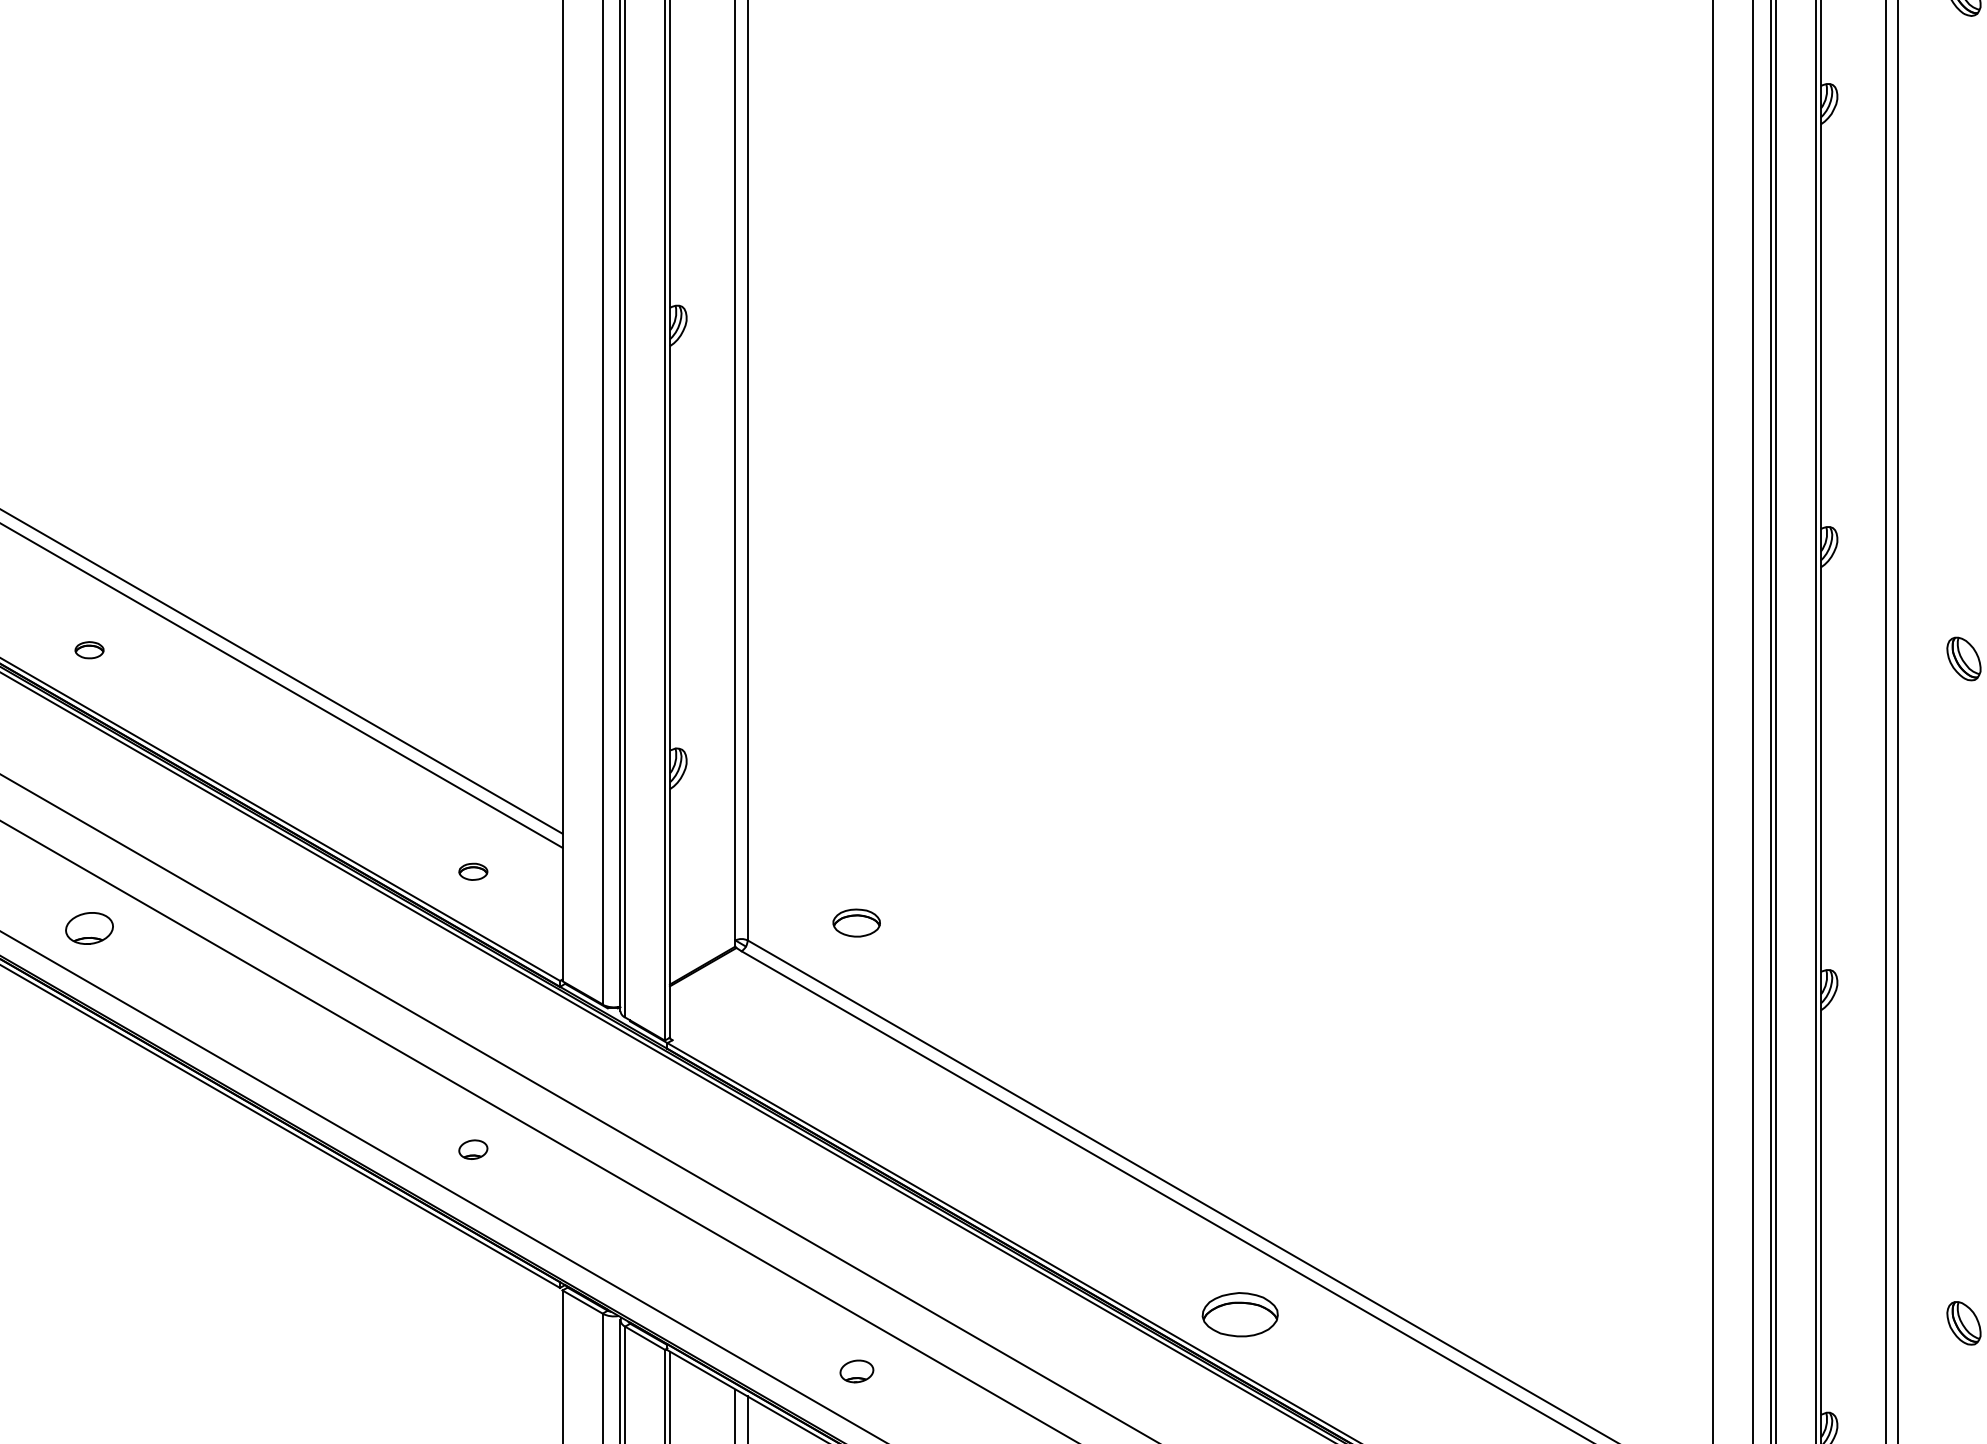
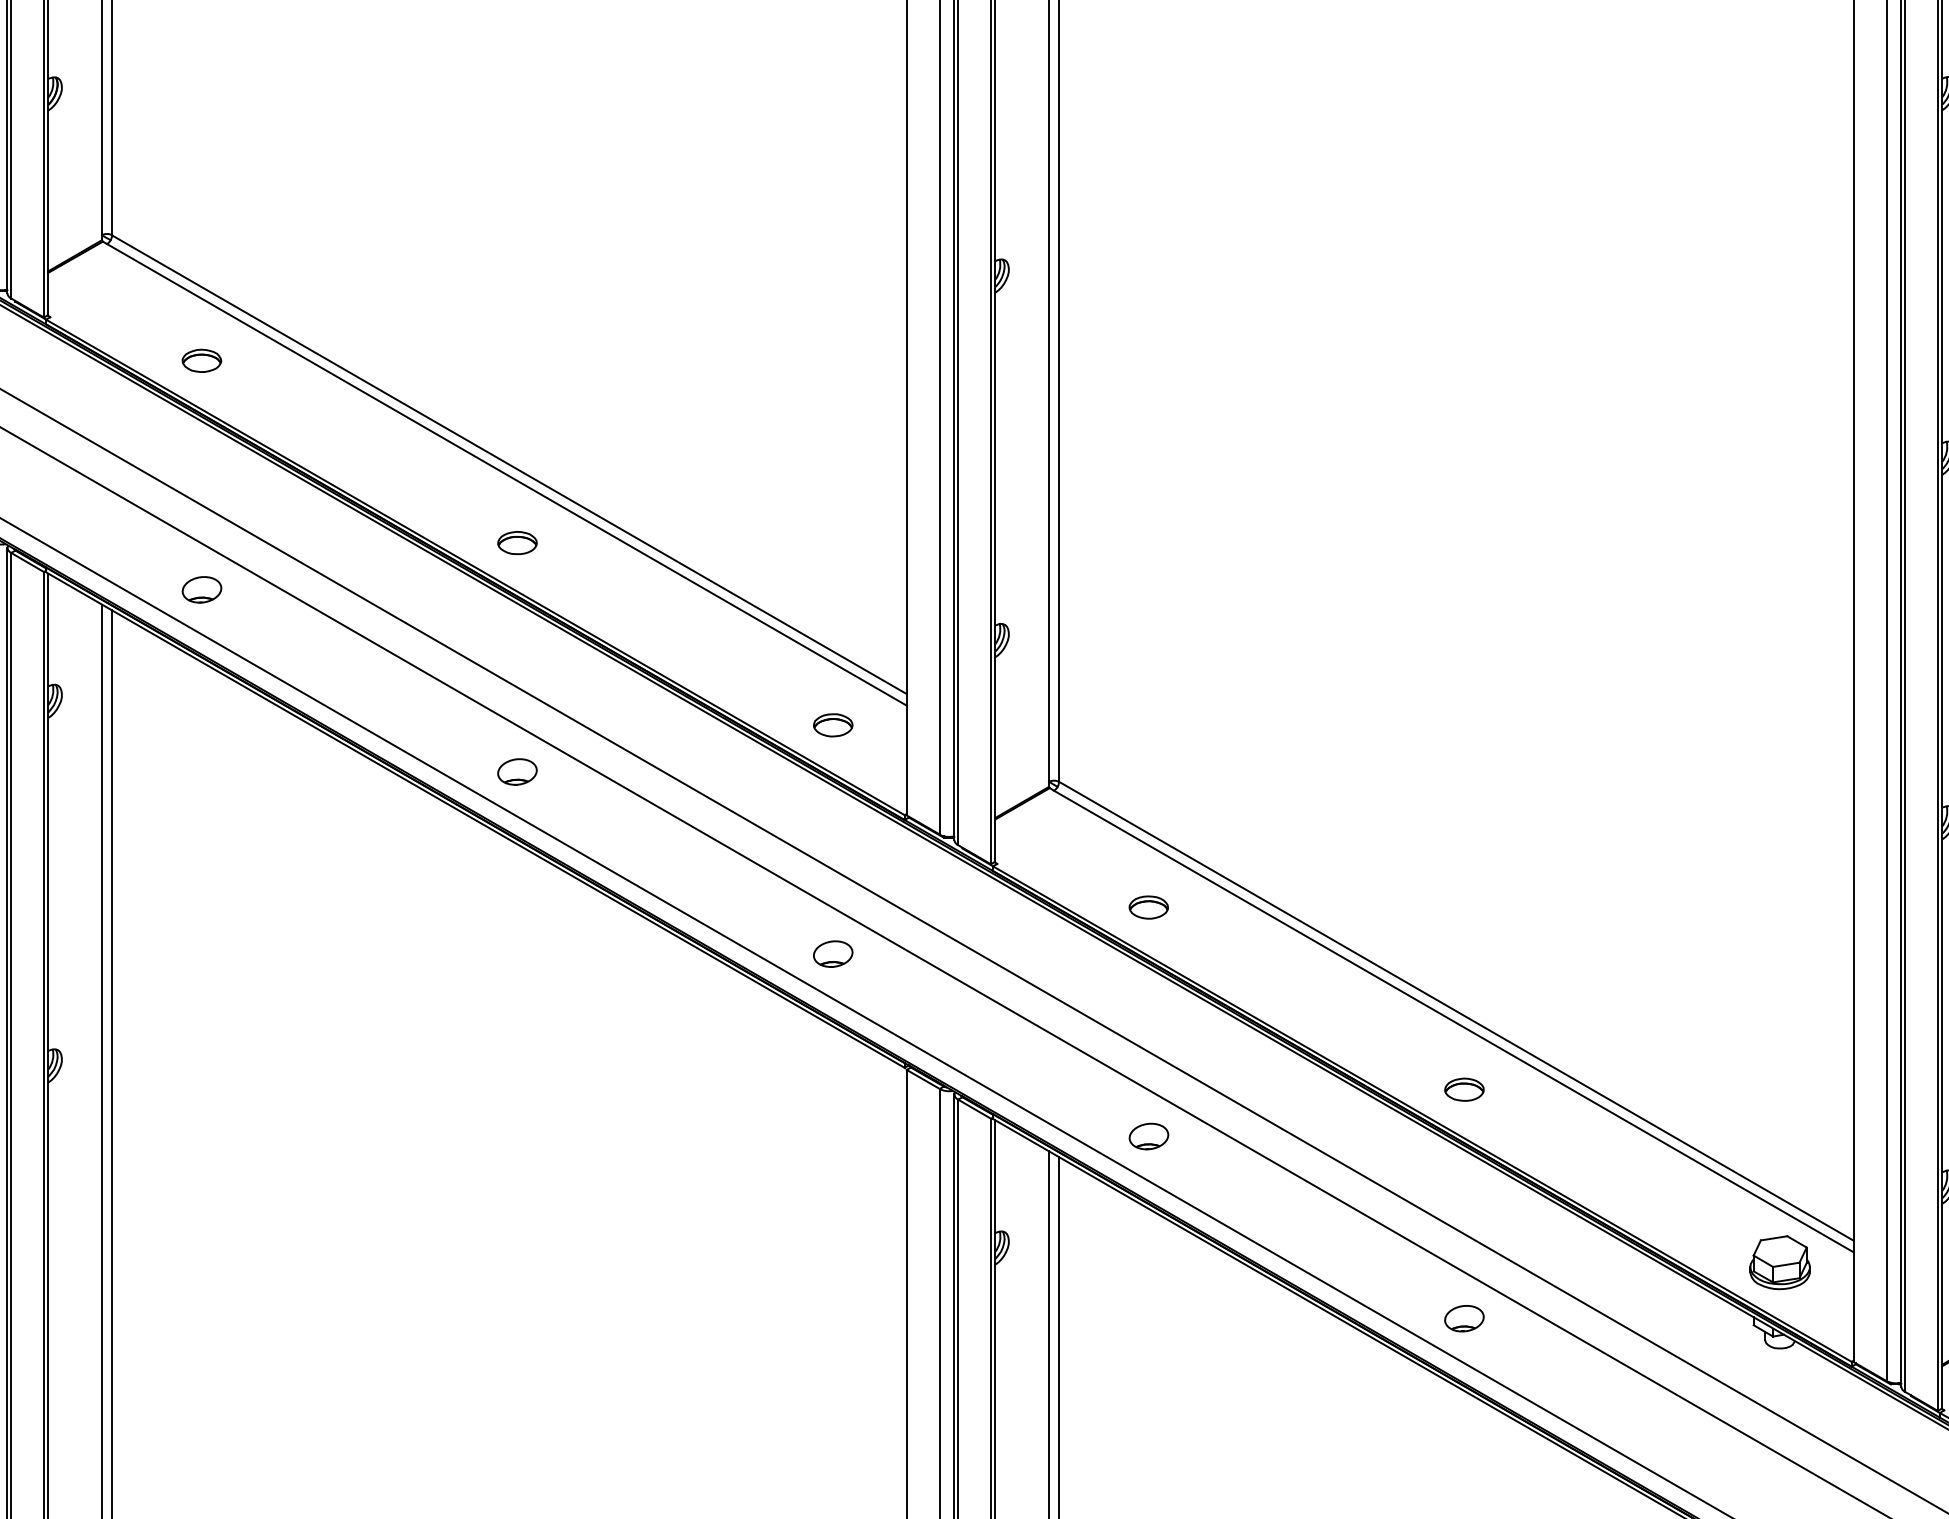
part: (89, 649) -> (517, 542), size x1.67
part: (473, 871) -> (833, 725), size x1.67
part: (856, 923) -> (1148, 907), moved
part: (473, 1149) -> (833, 953), size x1.67
part: (1240, 1314) -> (1464, 1089), size x0.62
part: (856, 1371) -> (1148, 1136), size x1.43

